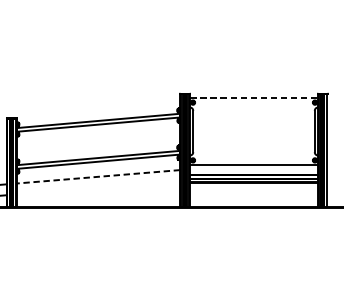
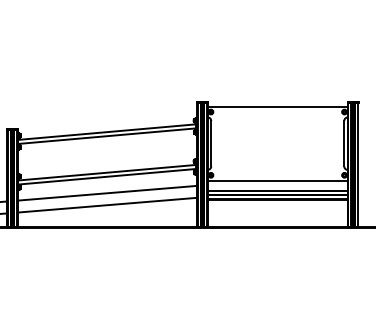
line: (253, 97) -> (277, 106), dashed -> solid
line: (98, 177) -> (107, 193), dashed -> solid
line: (97, 187) -> (106, 204), added

